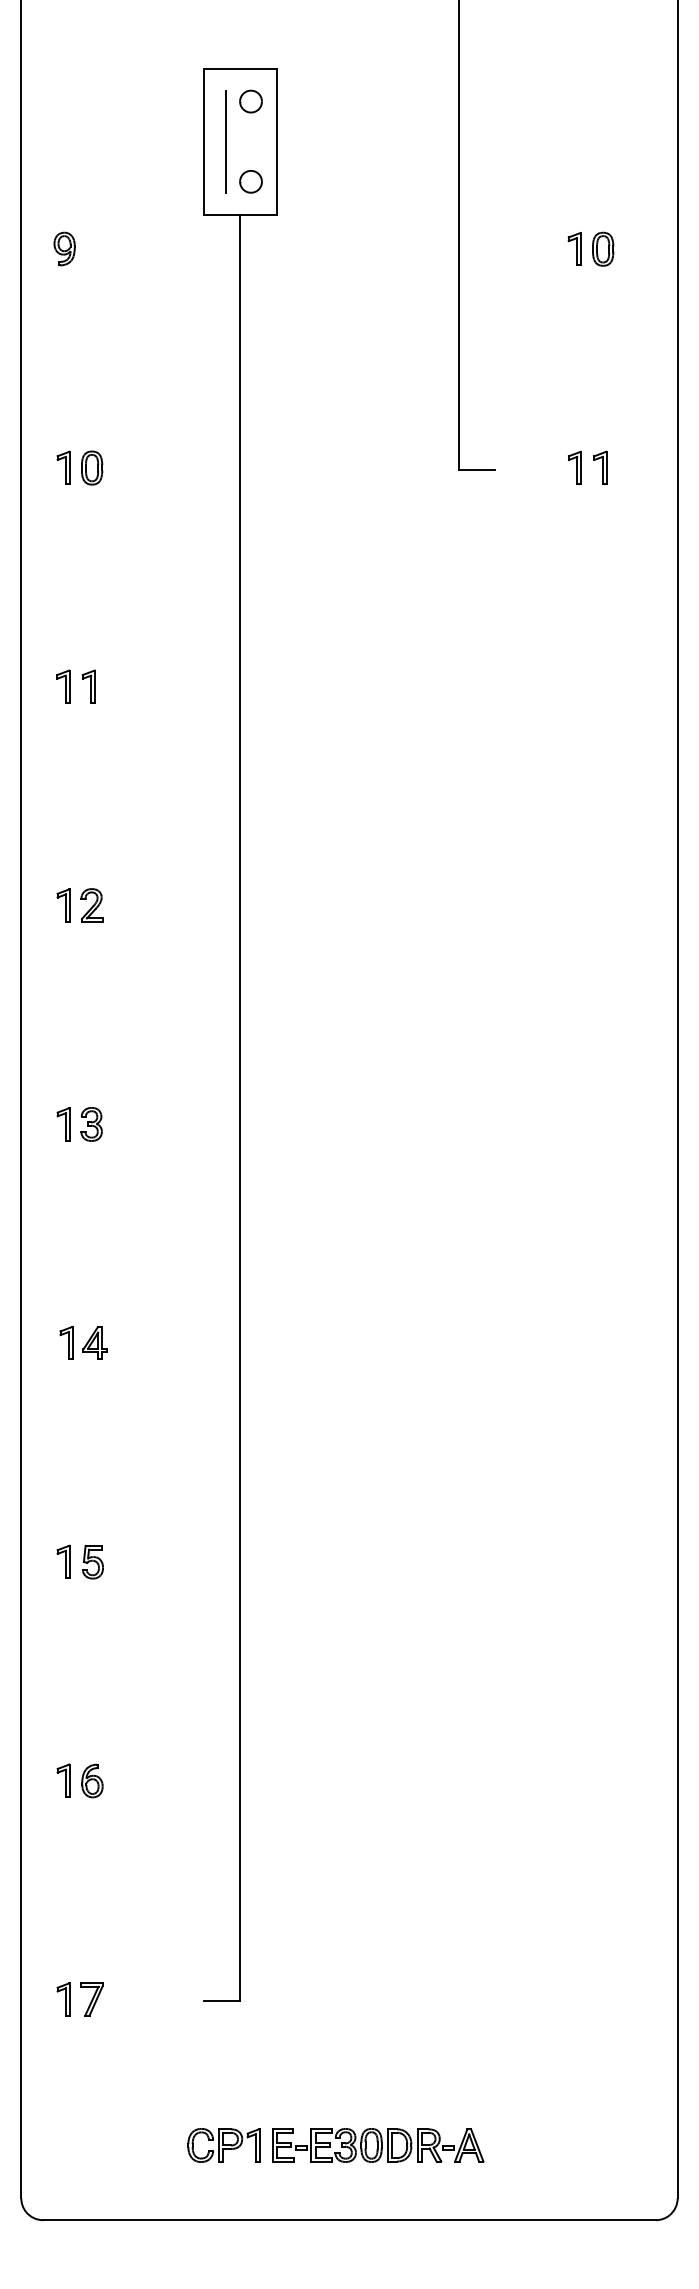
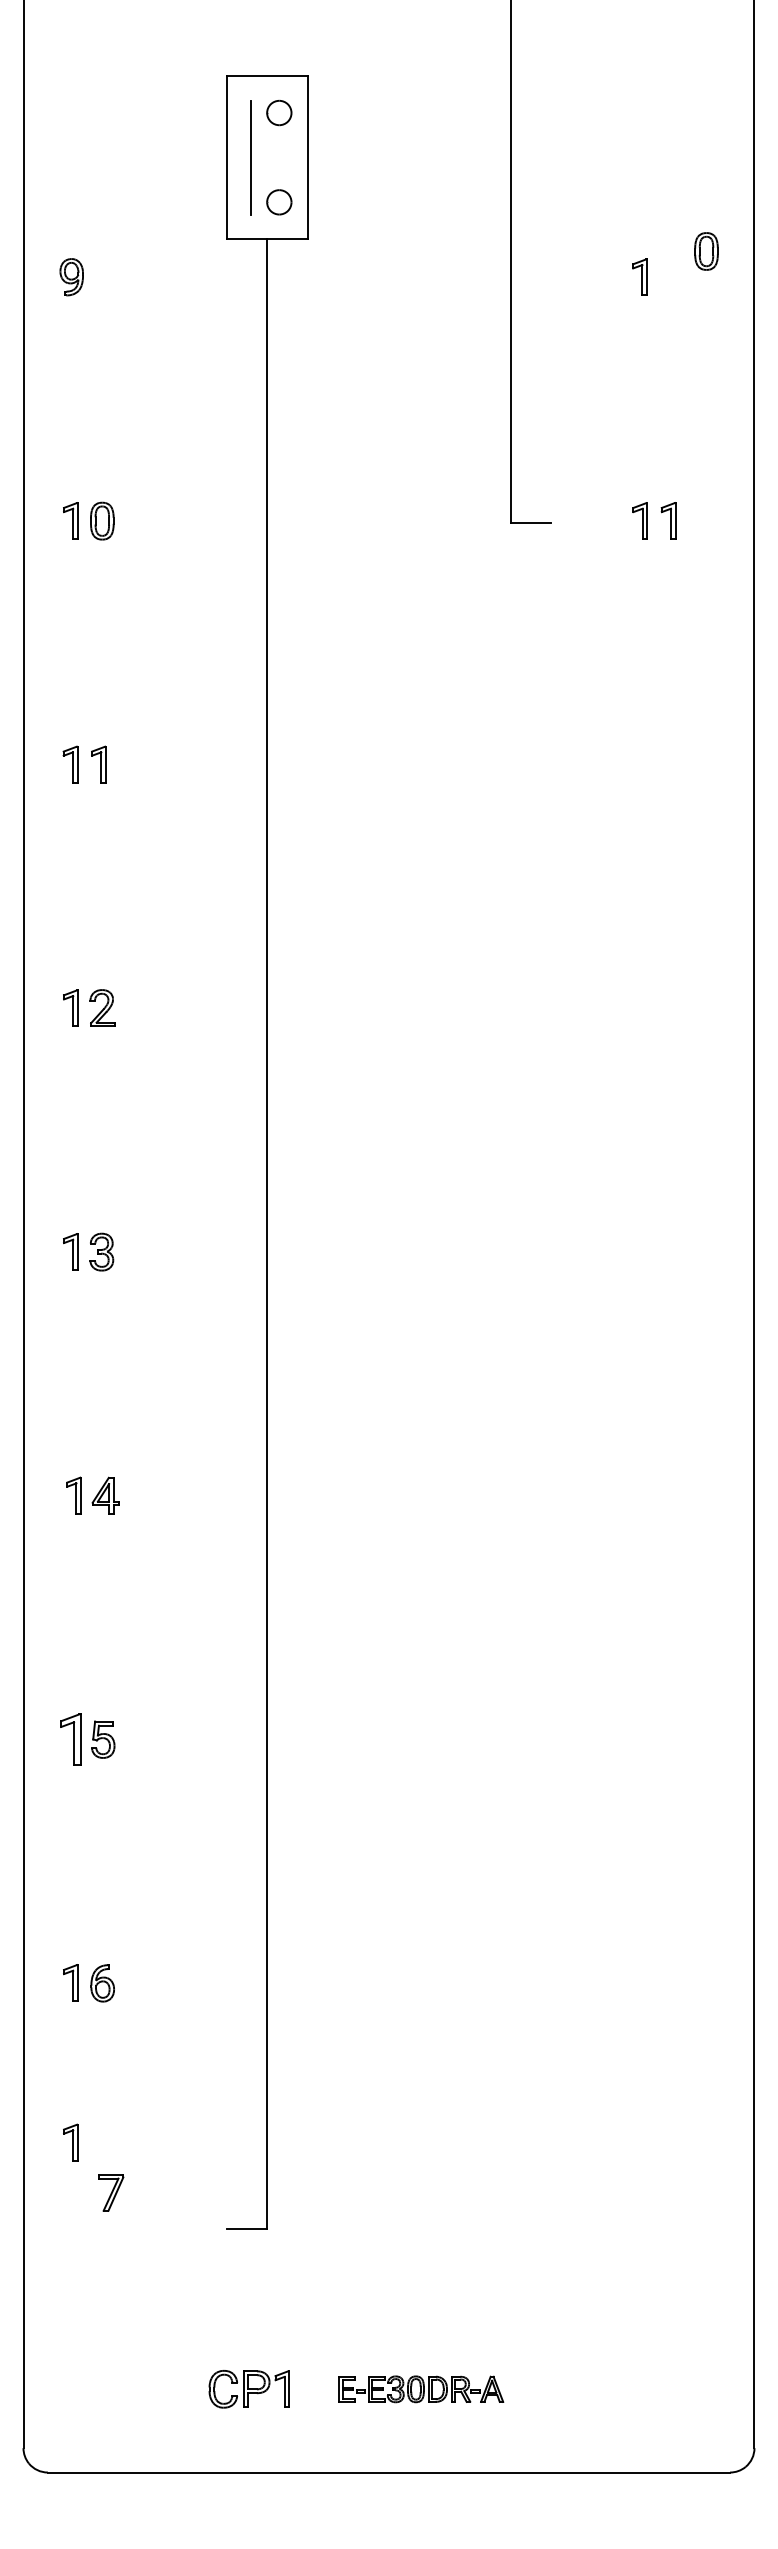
part: (603, 249) -> (706, 251), moved
part: (63, 1561) -> (70, 1738), size x1.4
part: (63, 1999) -> (70, 2142), moved
part: (92, 1999) -> (111, 2192), moved
part: (378, 2145) -> (421, 2389), size x0.7

